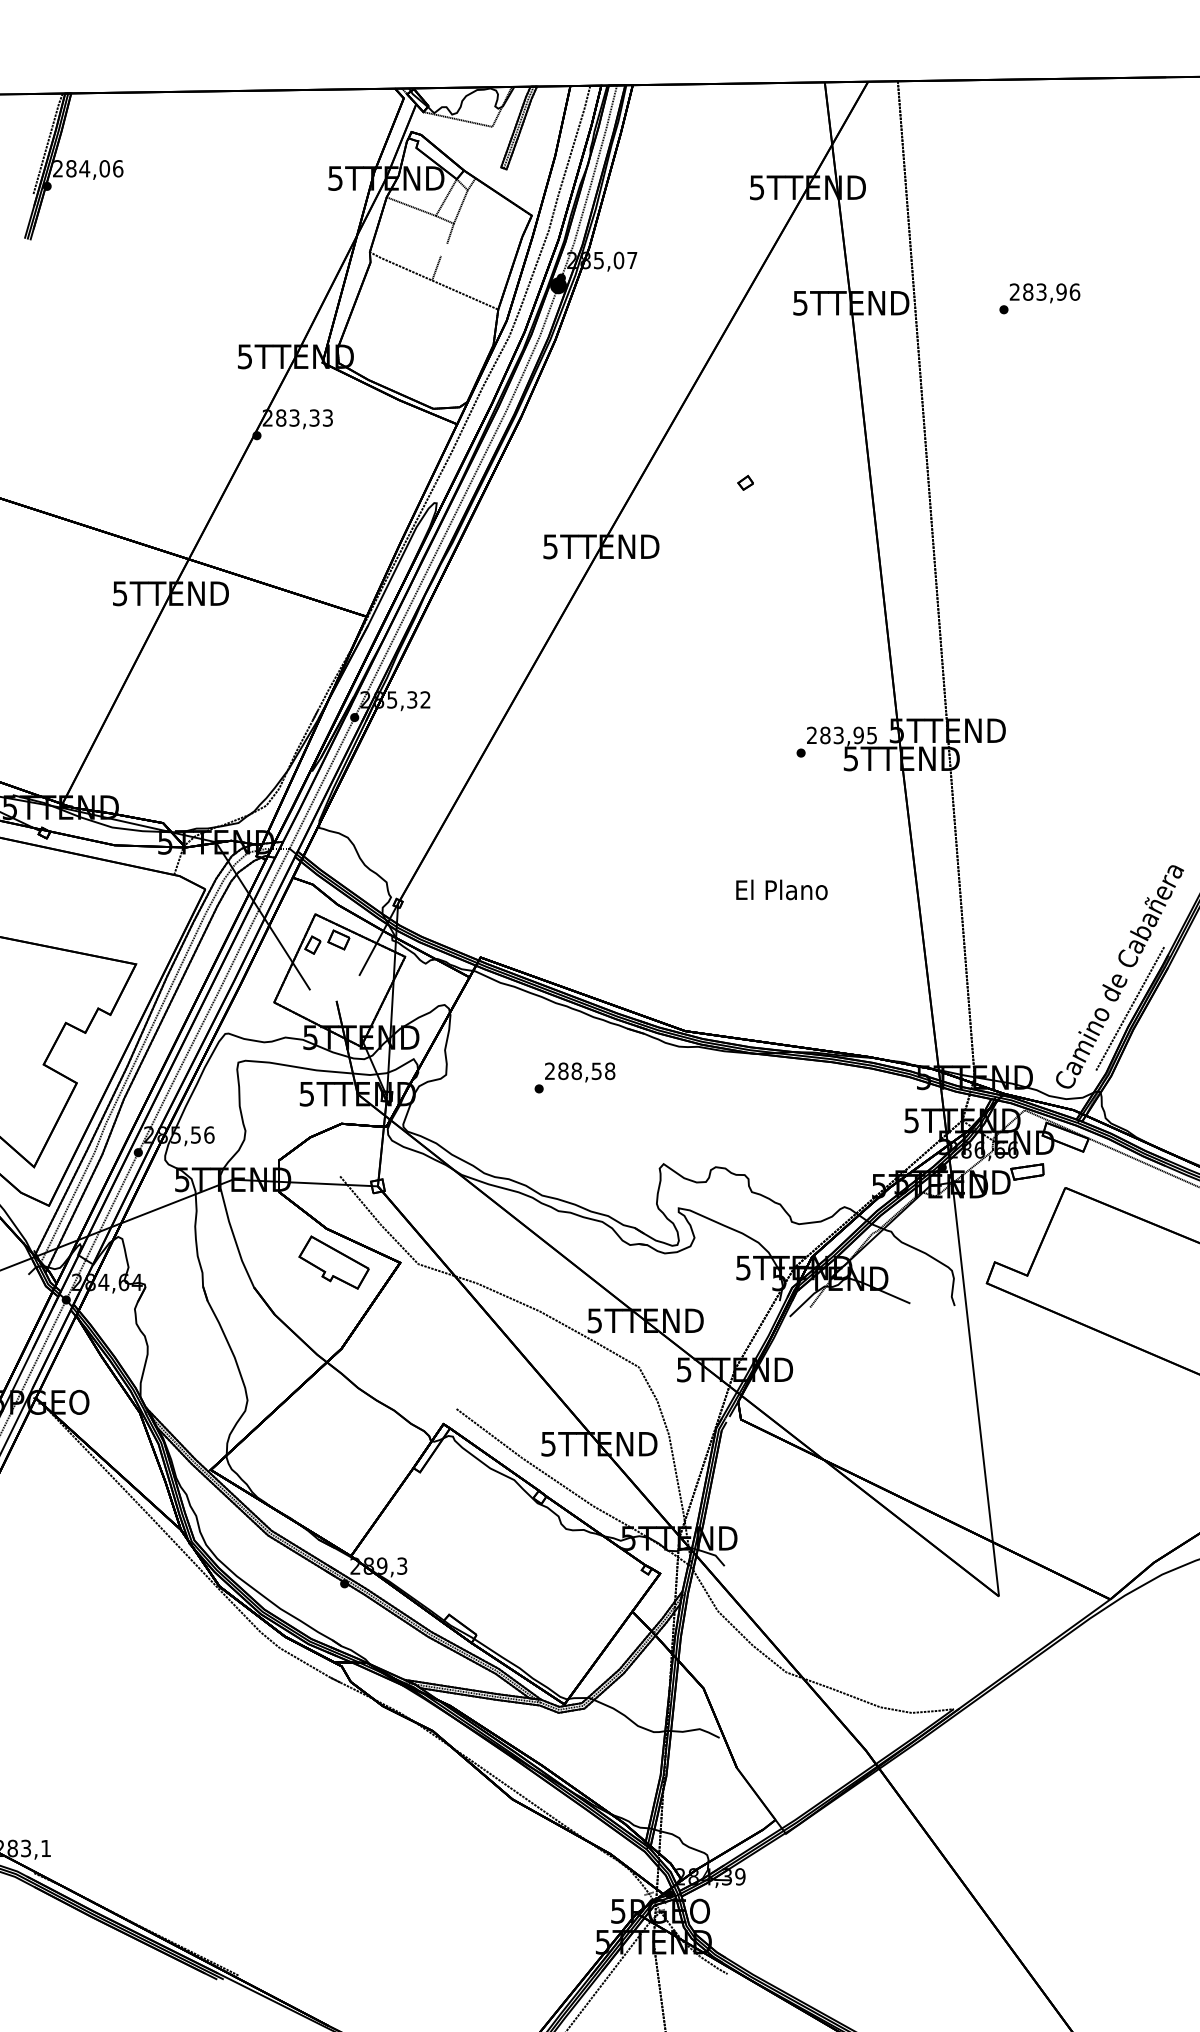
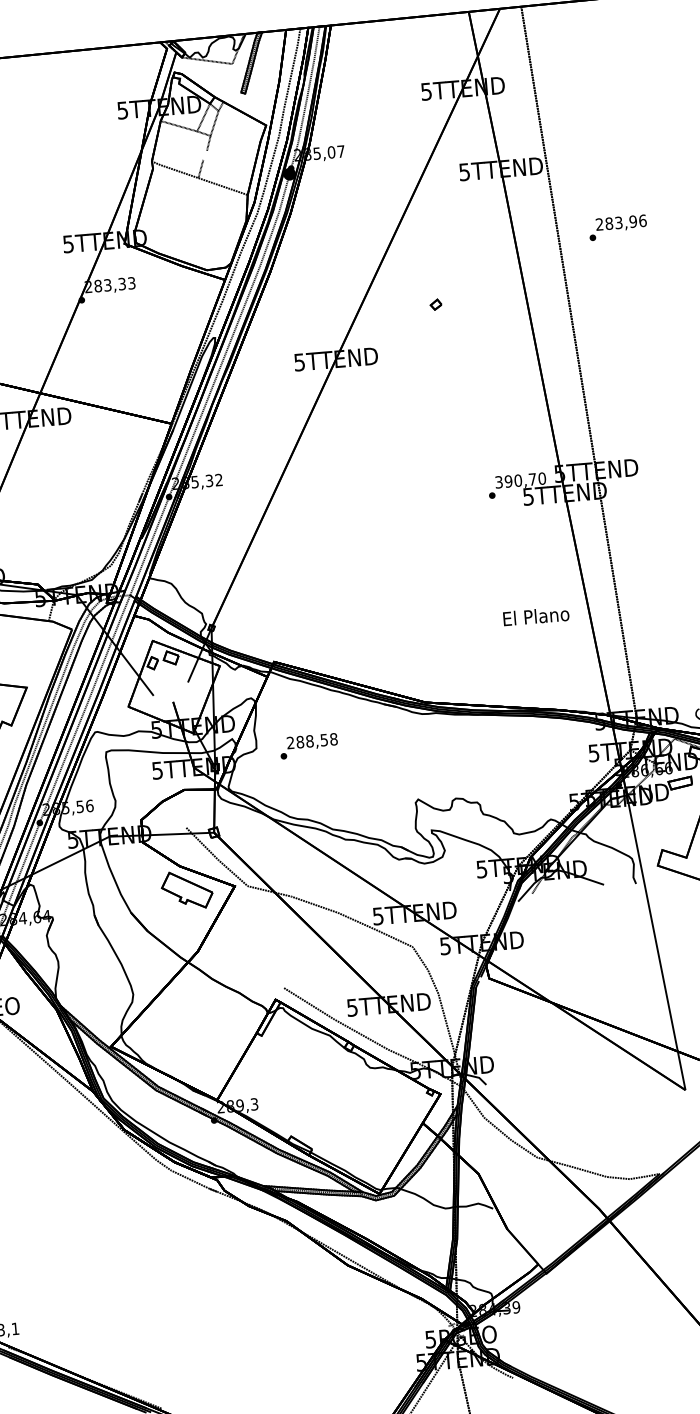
text: (1039, 298) -> (617, 227), moved
text: (842, 735) -> (520, 480), 283,95 -> 390,70
text: (781, 889) -> (535, 616), moved
text: (574, 1077) -> (308, 745), moved

